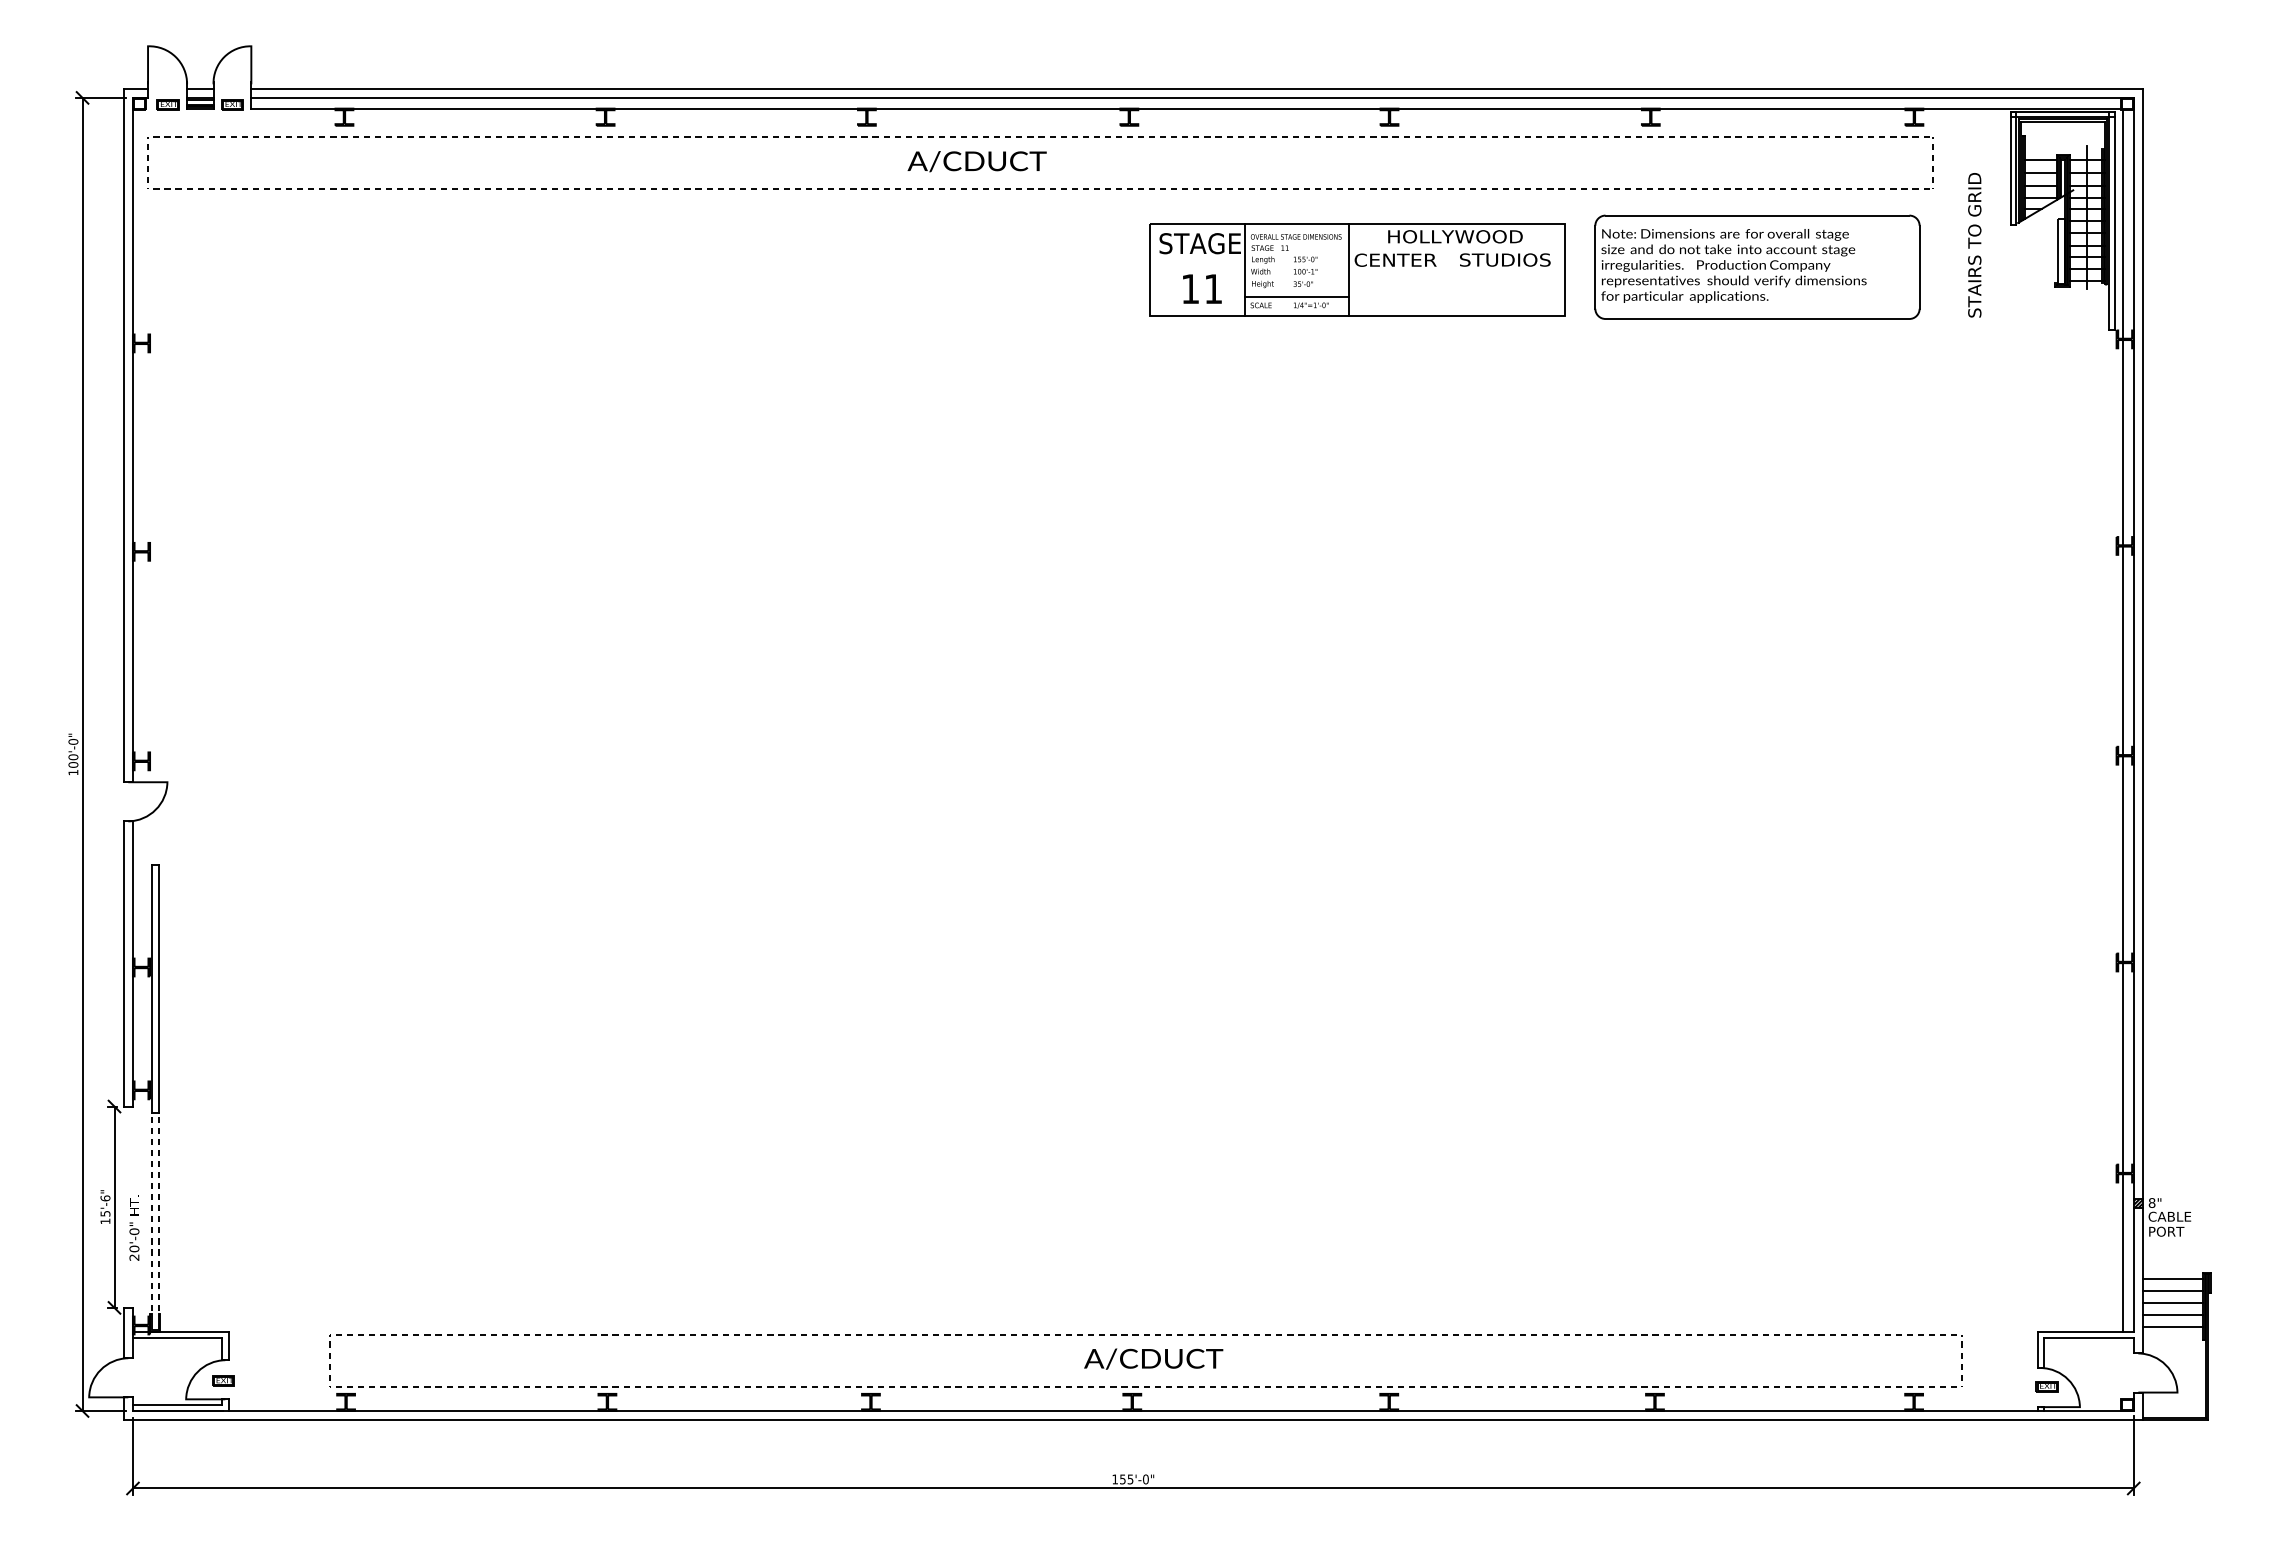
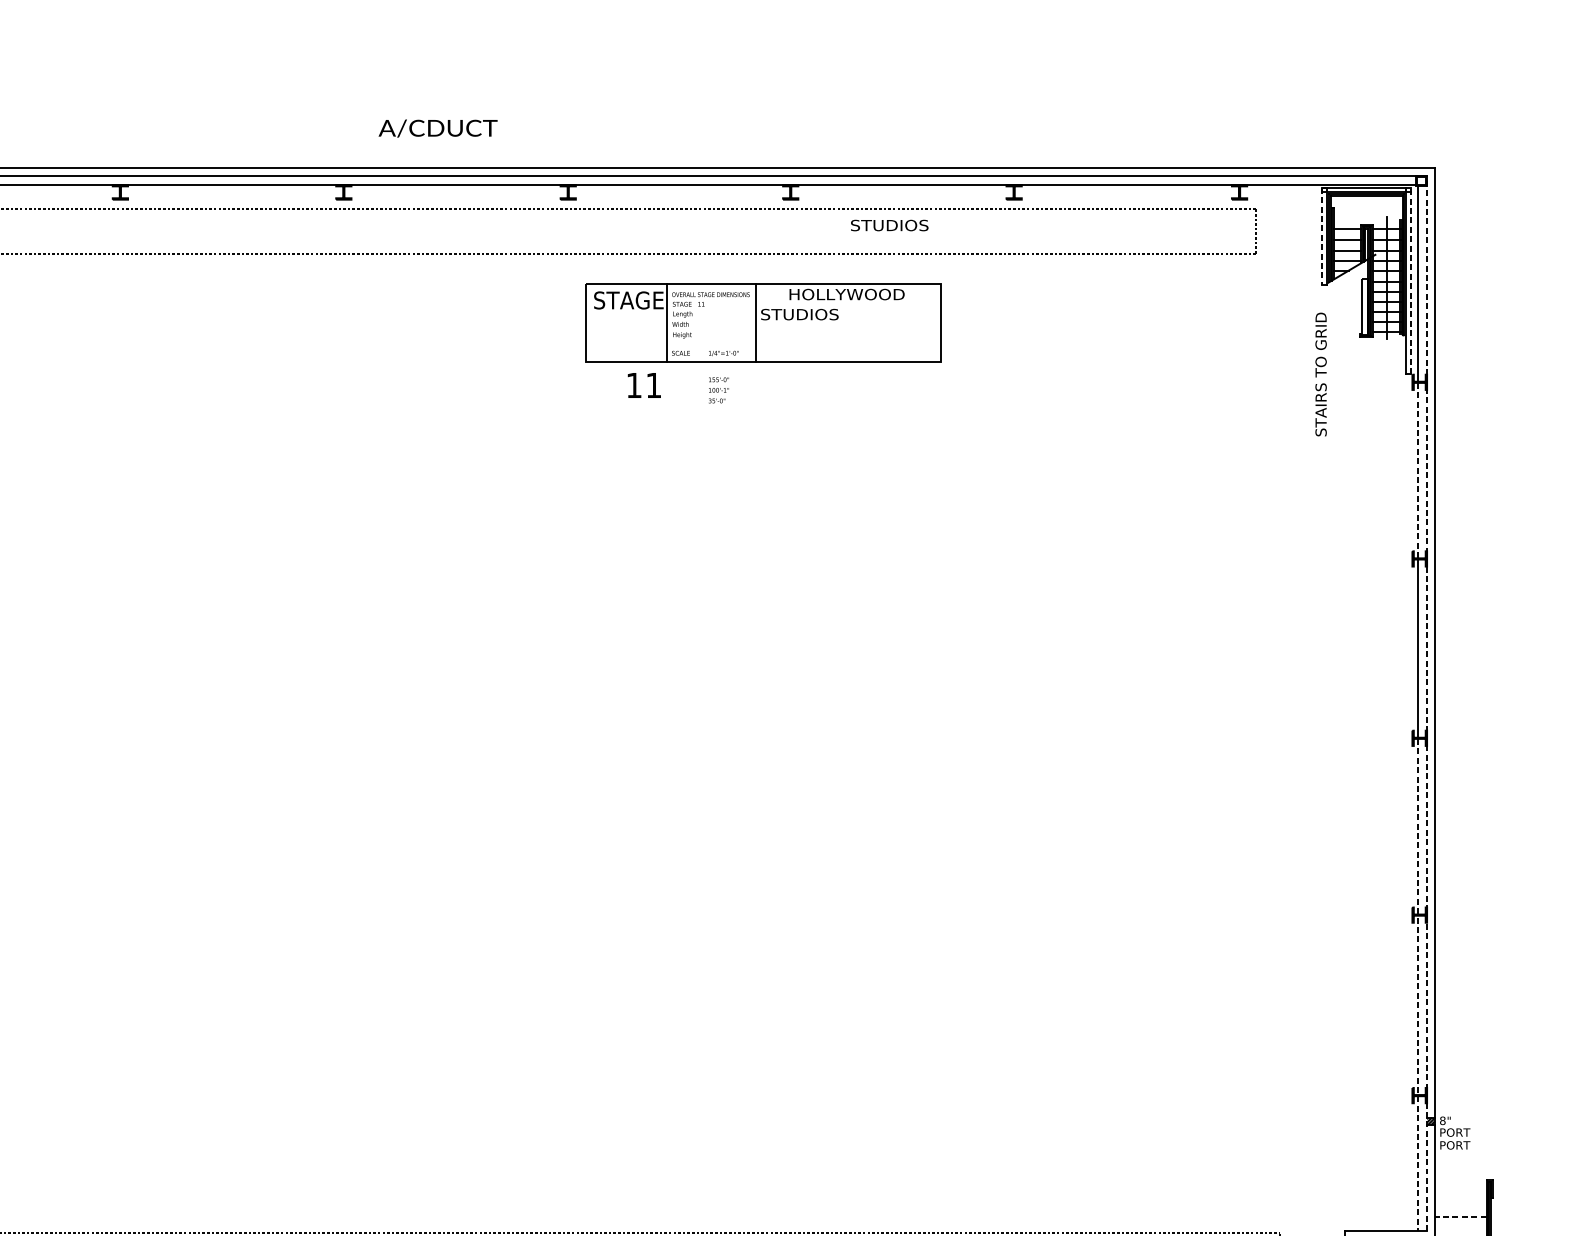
text: (976, 161) -> (437, 128), moved
line: (2010, 168) -> (1321, 236), solid -> dashed
line: (2114, 220) -> (1410, 280), solid -> dashed
text: (1974, 245) -> (1320, 374), moved
text: (1399, 259) -> (799, 314), CENTER -> STUDIOS
text: (1505, 259) -> (889, 225), moved
part: (1757, 266) -> (1105, 319), removed
text: (1305, 271) -> (718, 390), moved
text: (1202, 288) -> (644, 384), moved
line: (1296, 296) -> (711, 345), removed
line: (2122, 442) -> (1417, 470), solid -> dashed
line: (2133, 714) -> (1426, 703), solid -> dashed
line: (2122, 1044) -> (1417, 985), solid -> dashed
text: (2169, 1216) -> (1457, 1132), CABLE -> PORT
line: (2172, 1279) -> (1460, 1186), removed
line: (2172, 1291) -> (1460, 1196), removed
line: (2172, 1303) -> (1460, 1206), removed
line: (2172, 1315) -> (1460, 1216), solid -> dashed
line: (2172, 1327) -> (1460, 1227), removed

